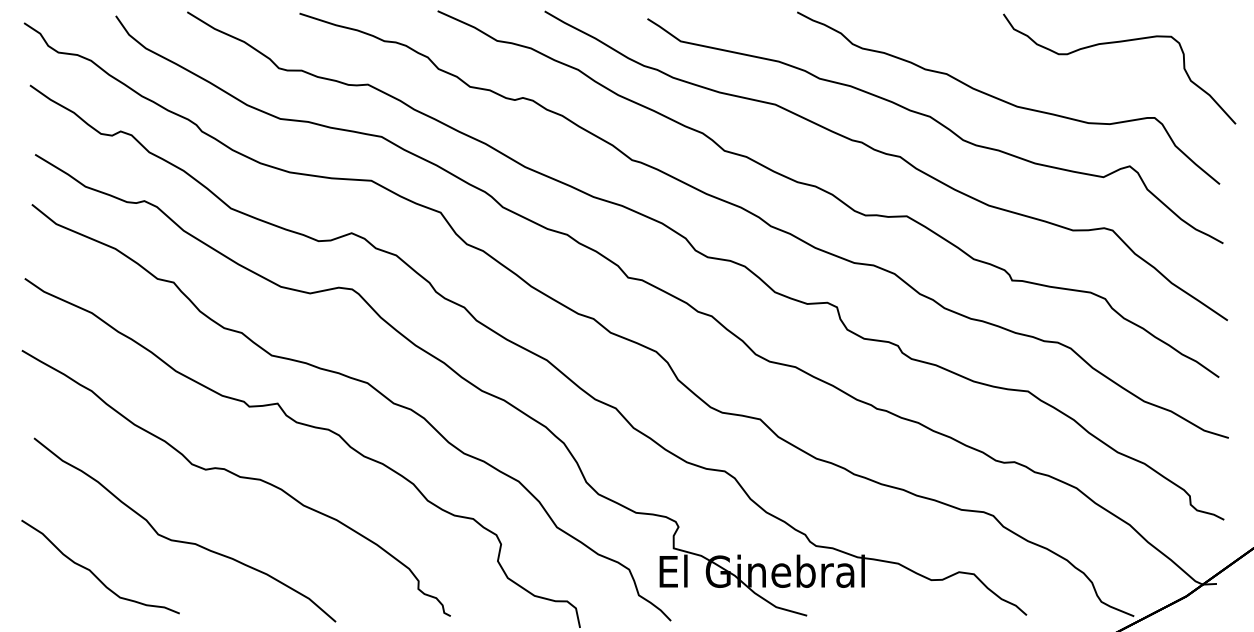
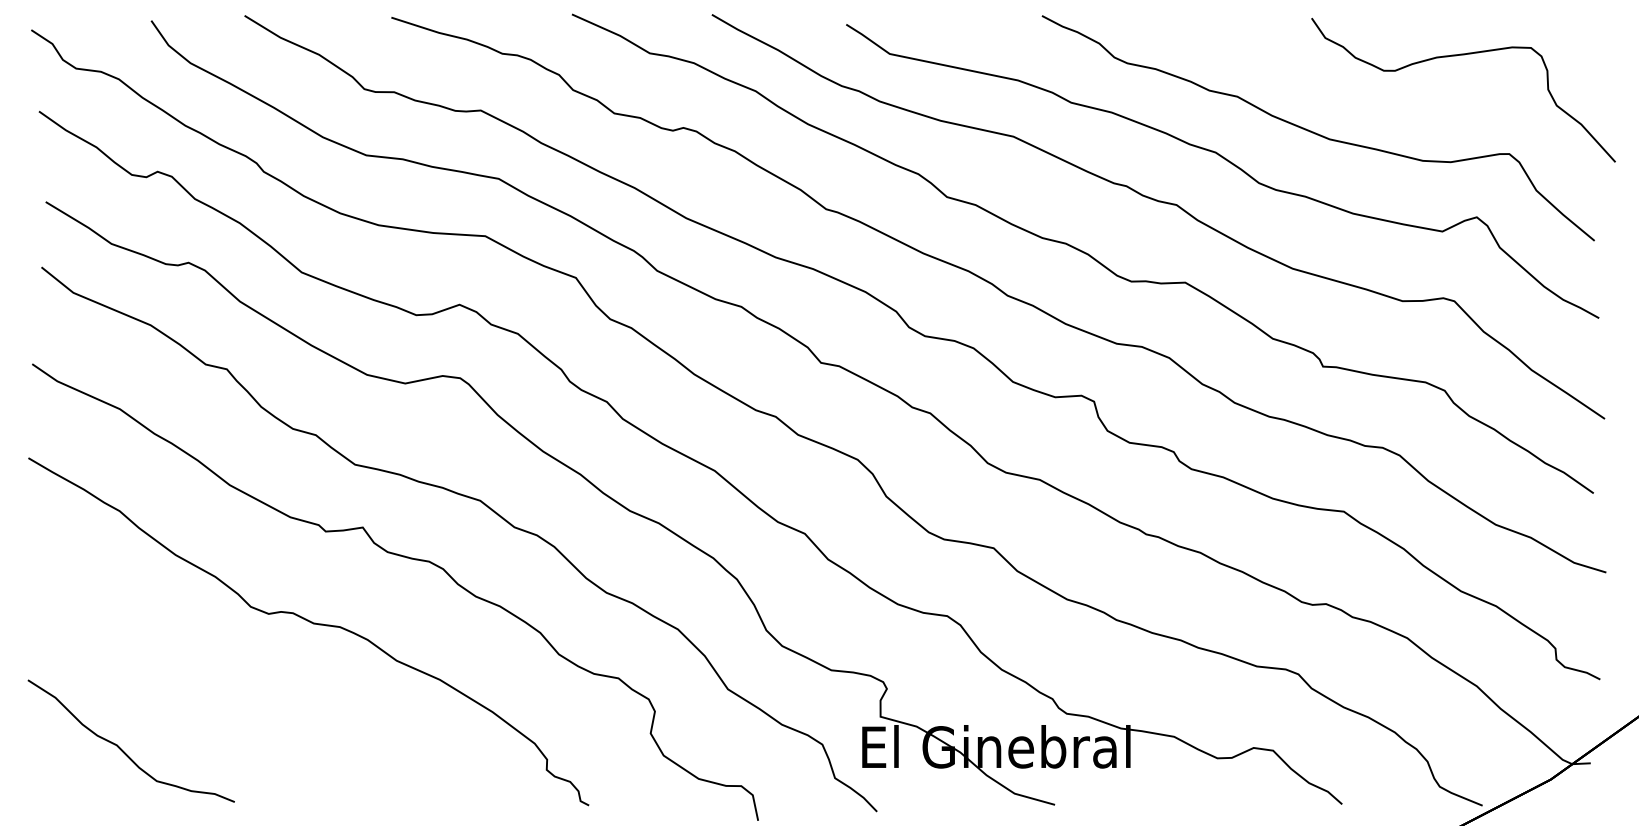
curve: (184, 541) -> (240, 707), removed

